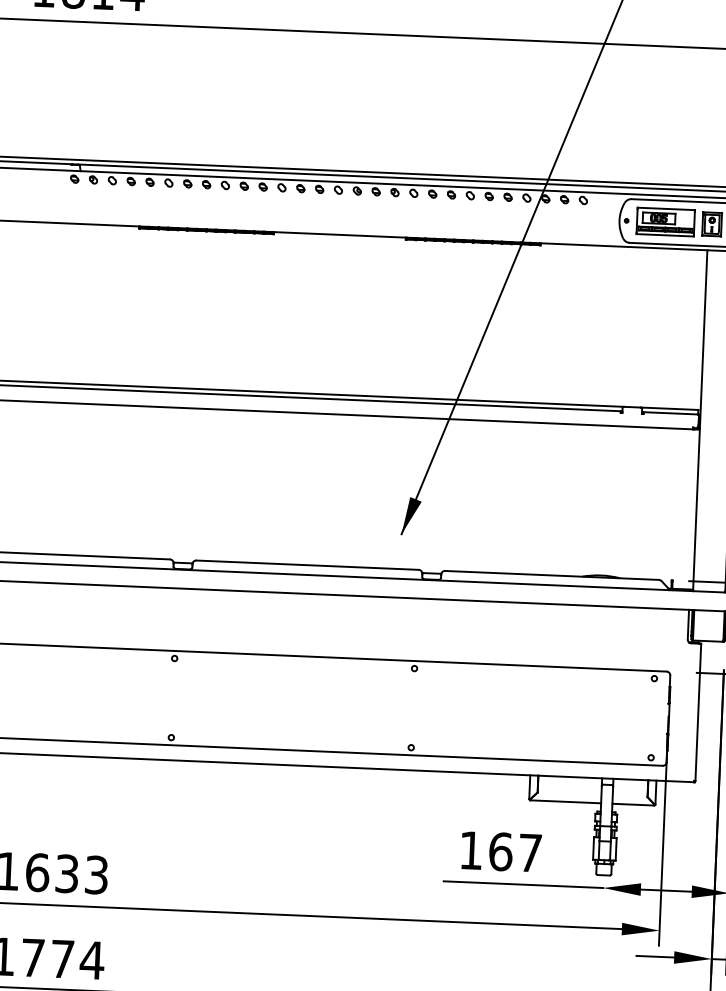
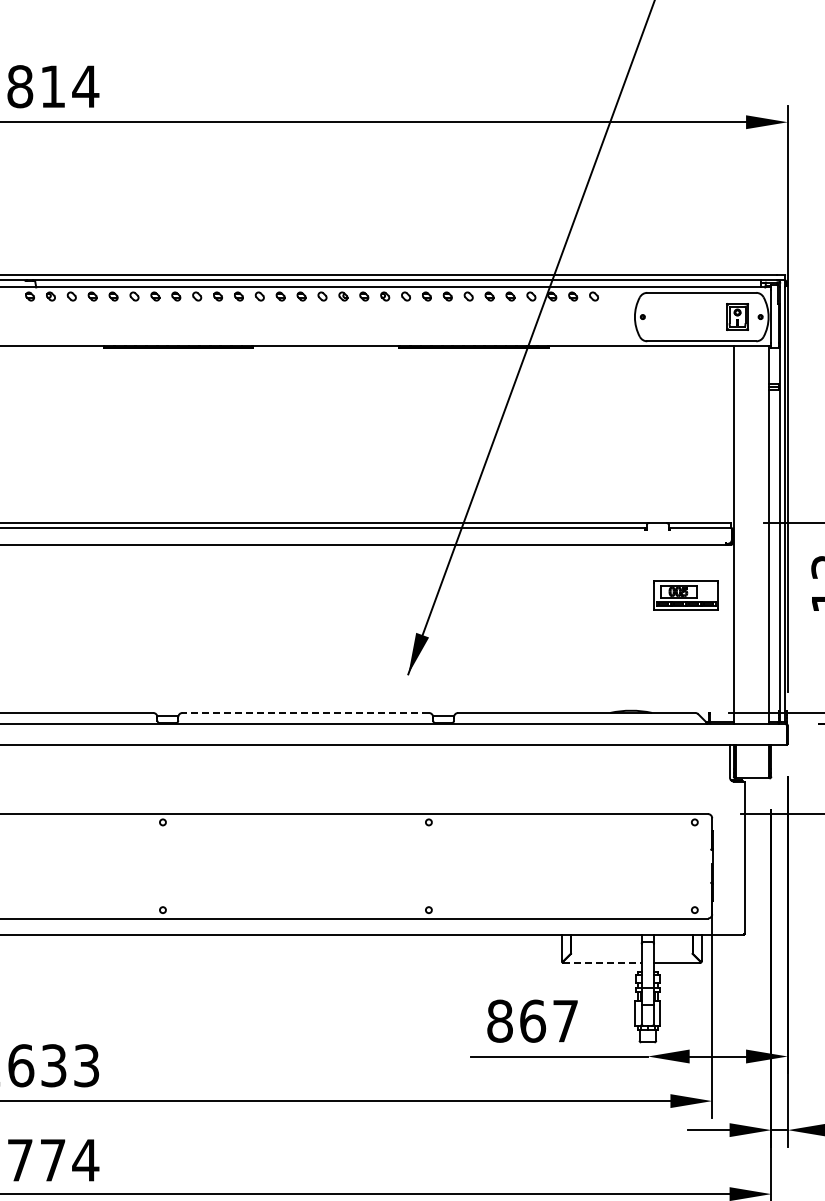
part: (665, 221) -> (685, 595), moved
line: (307, 564) -> (305, 712), solid -> dashed
line: (565, 801) -> (602, 962), solid -> dashed
text: (470, 849) -> (499, 1020), 167 -> 867

